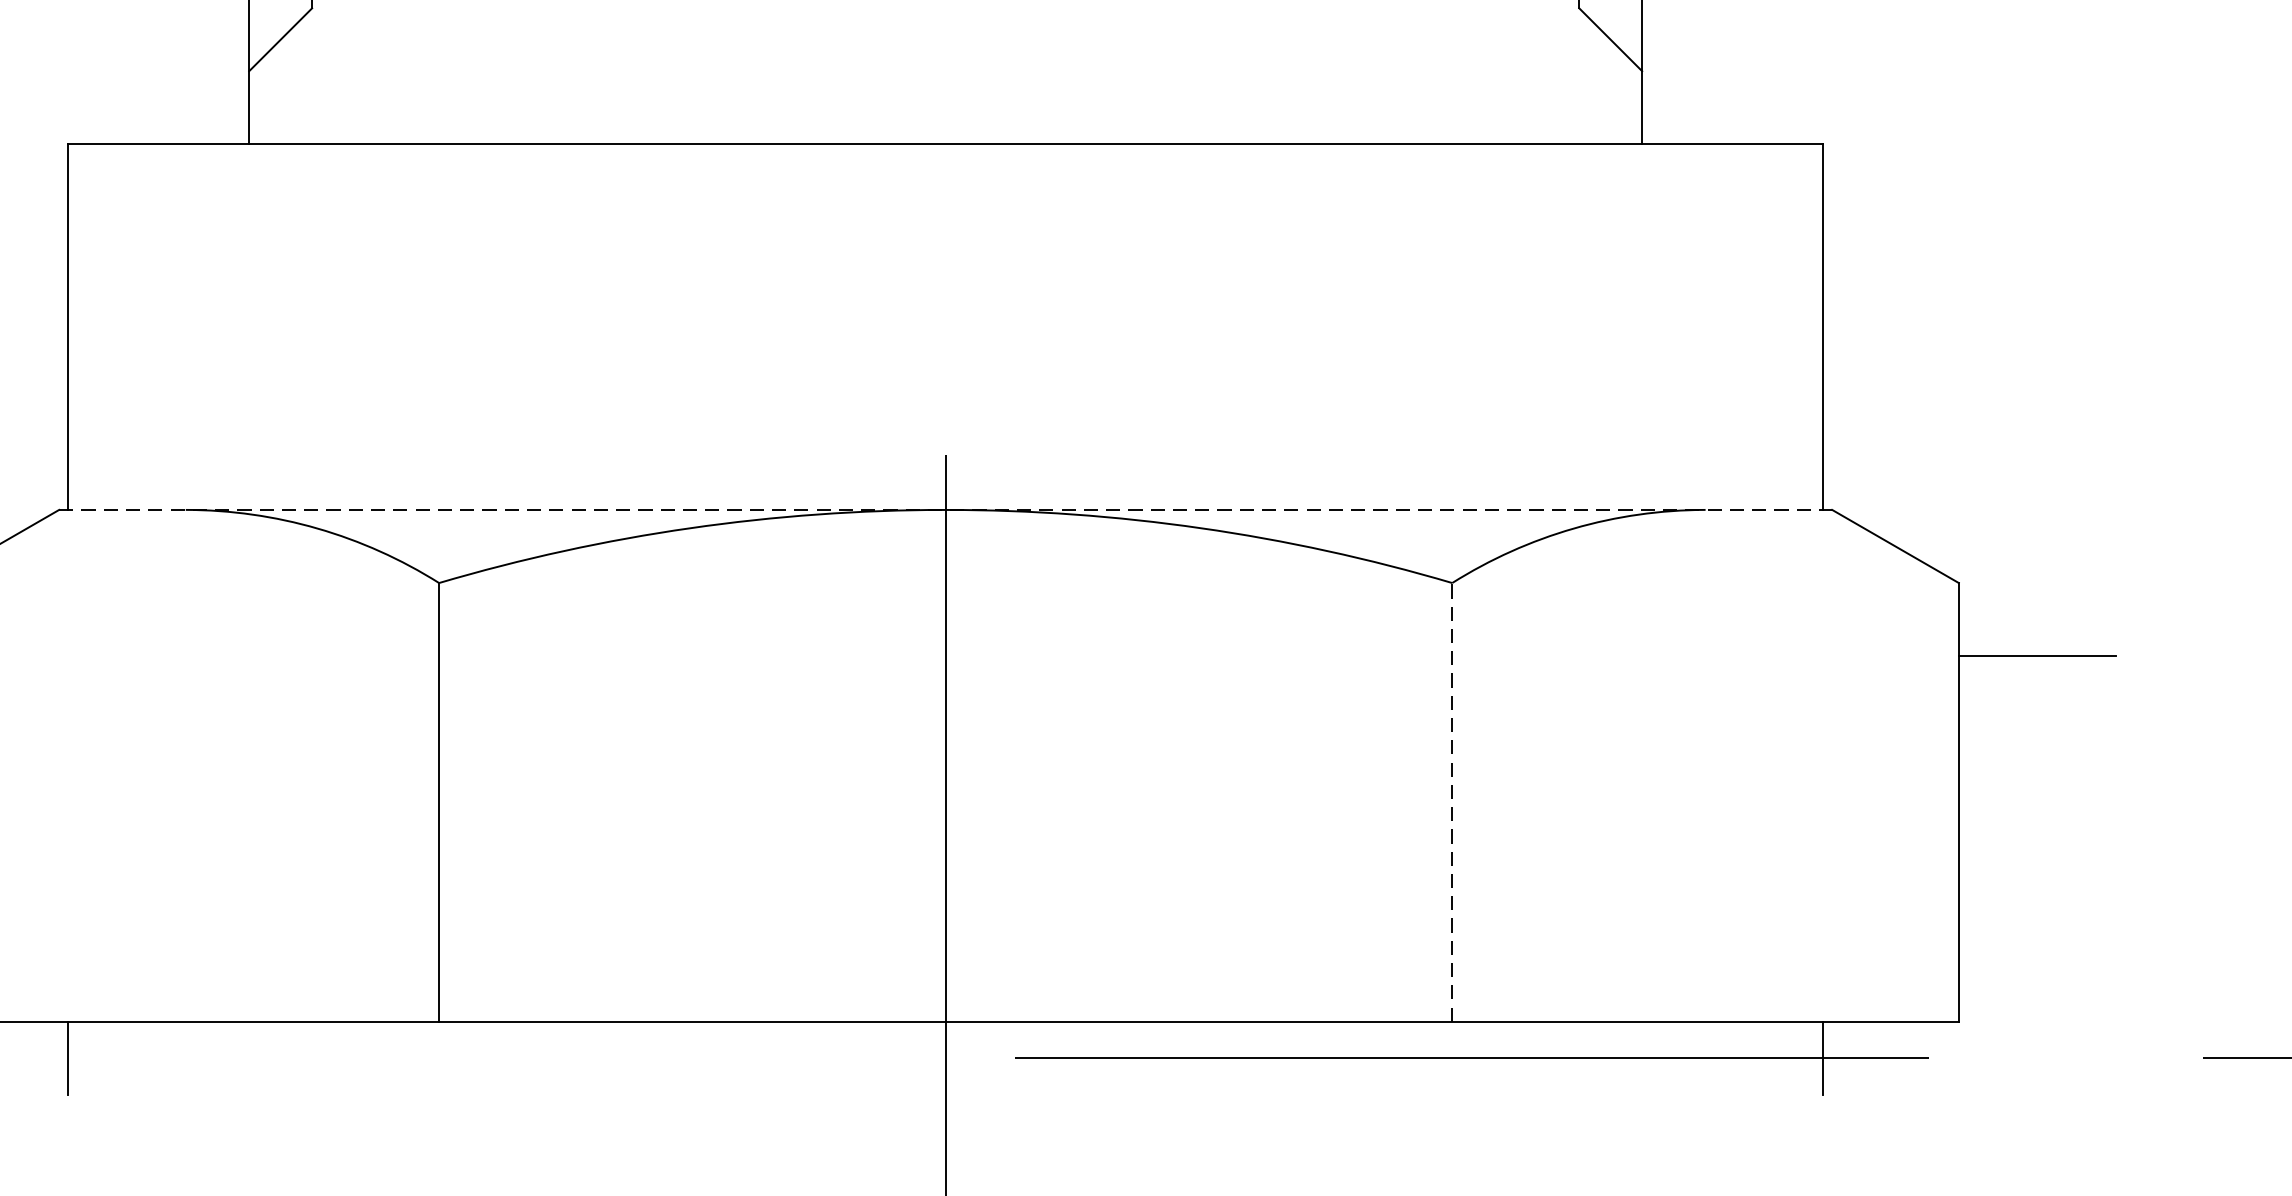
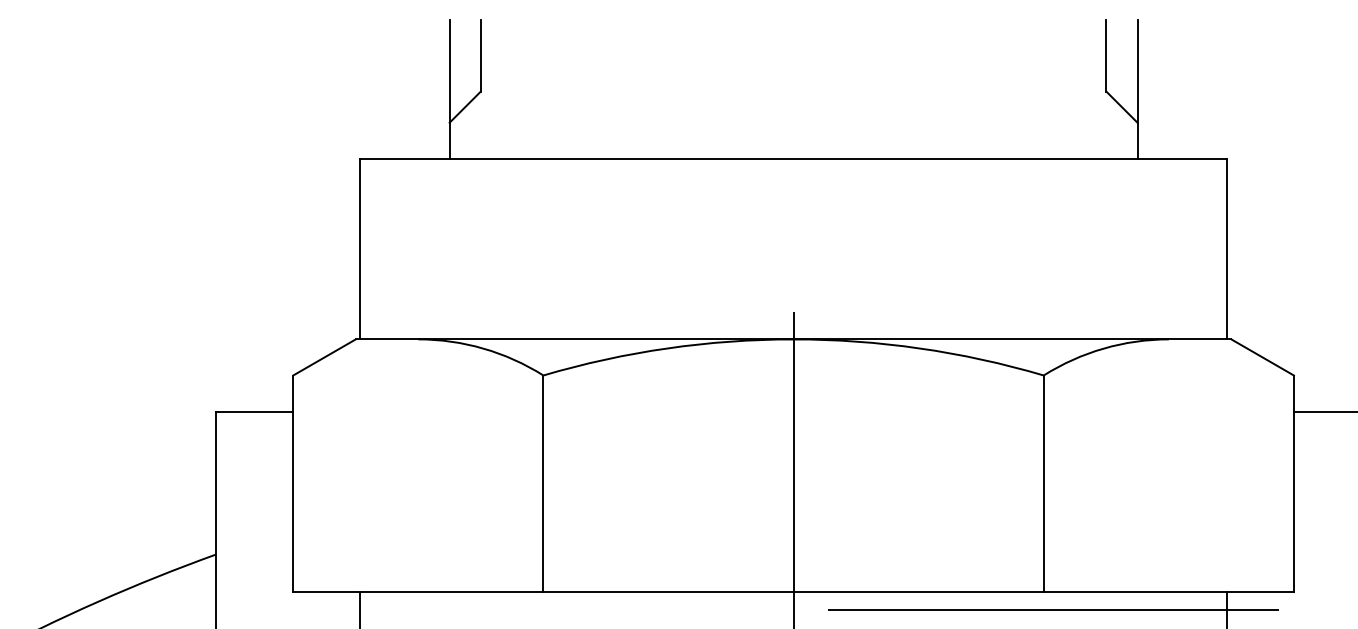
line: (945, 510) -> (793, 339), dashed -> solid
line: (1451, 801) -> (1043, 483), dashed -> solid

